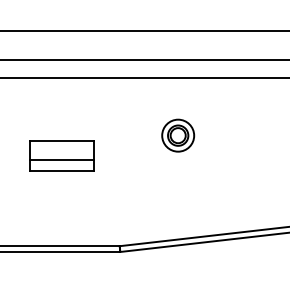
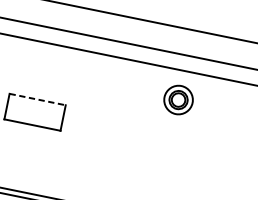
part: (178, 135) -> (178, 99), moved
line: (61, 141) -> (37, 99), solid -> dashed
line: (61, 159) -> (34, 115), removed

